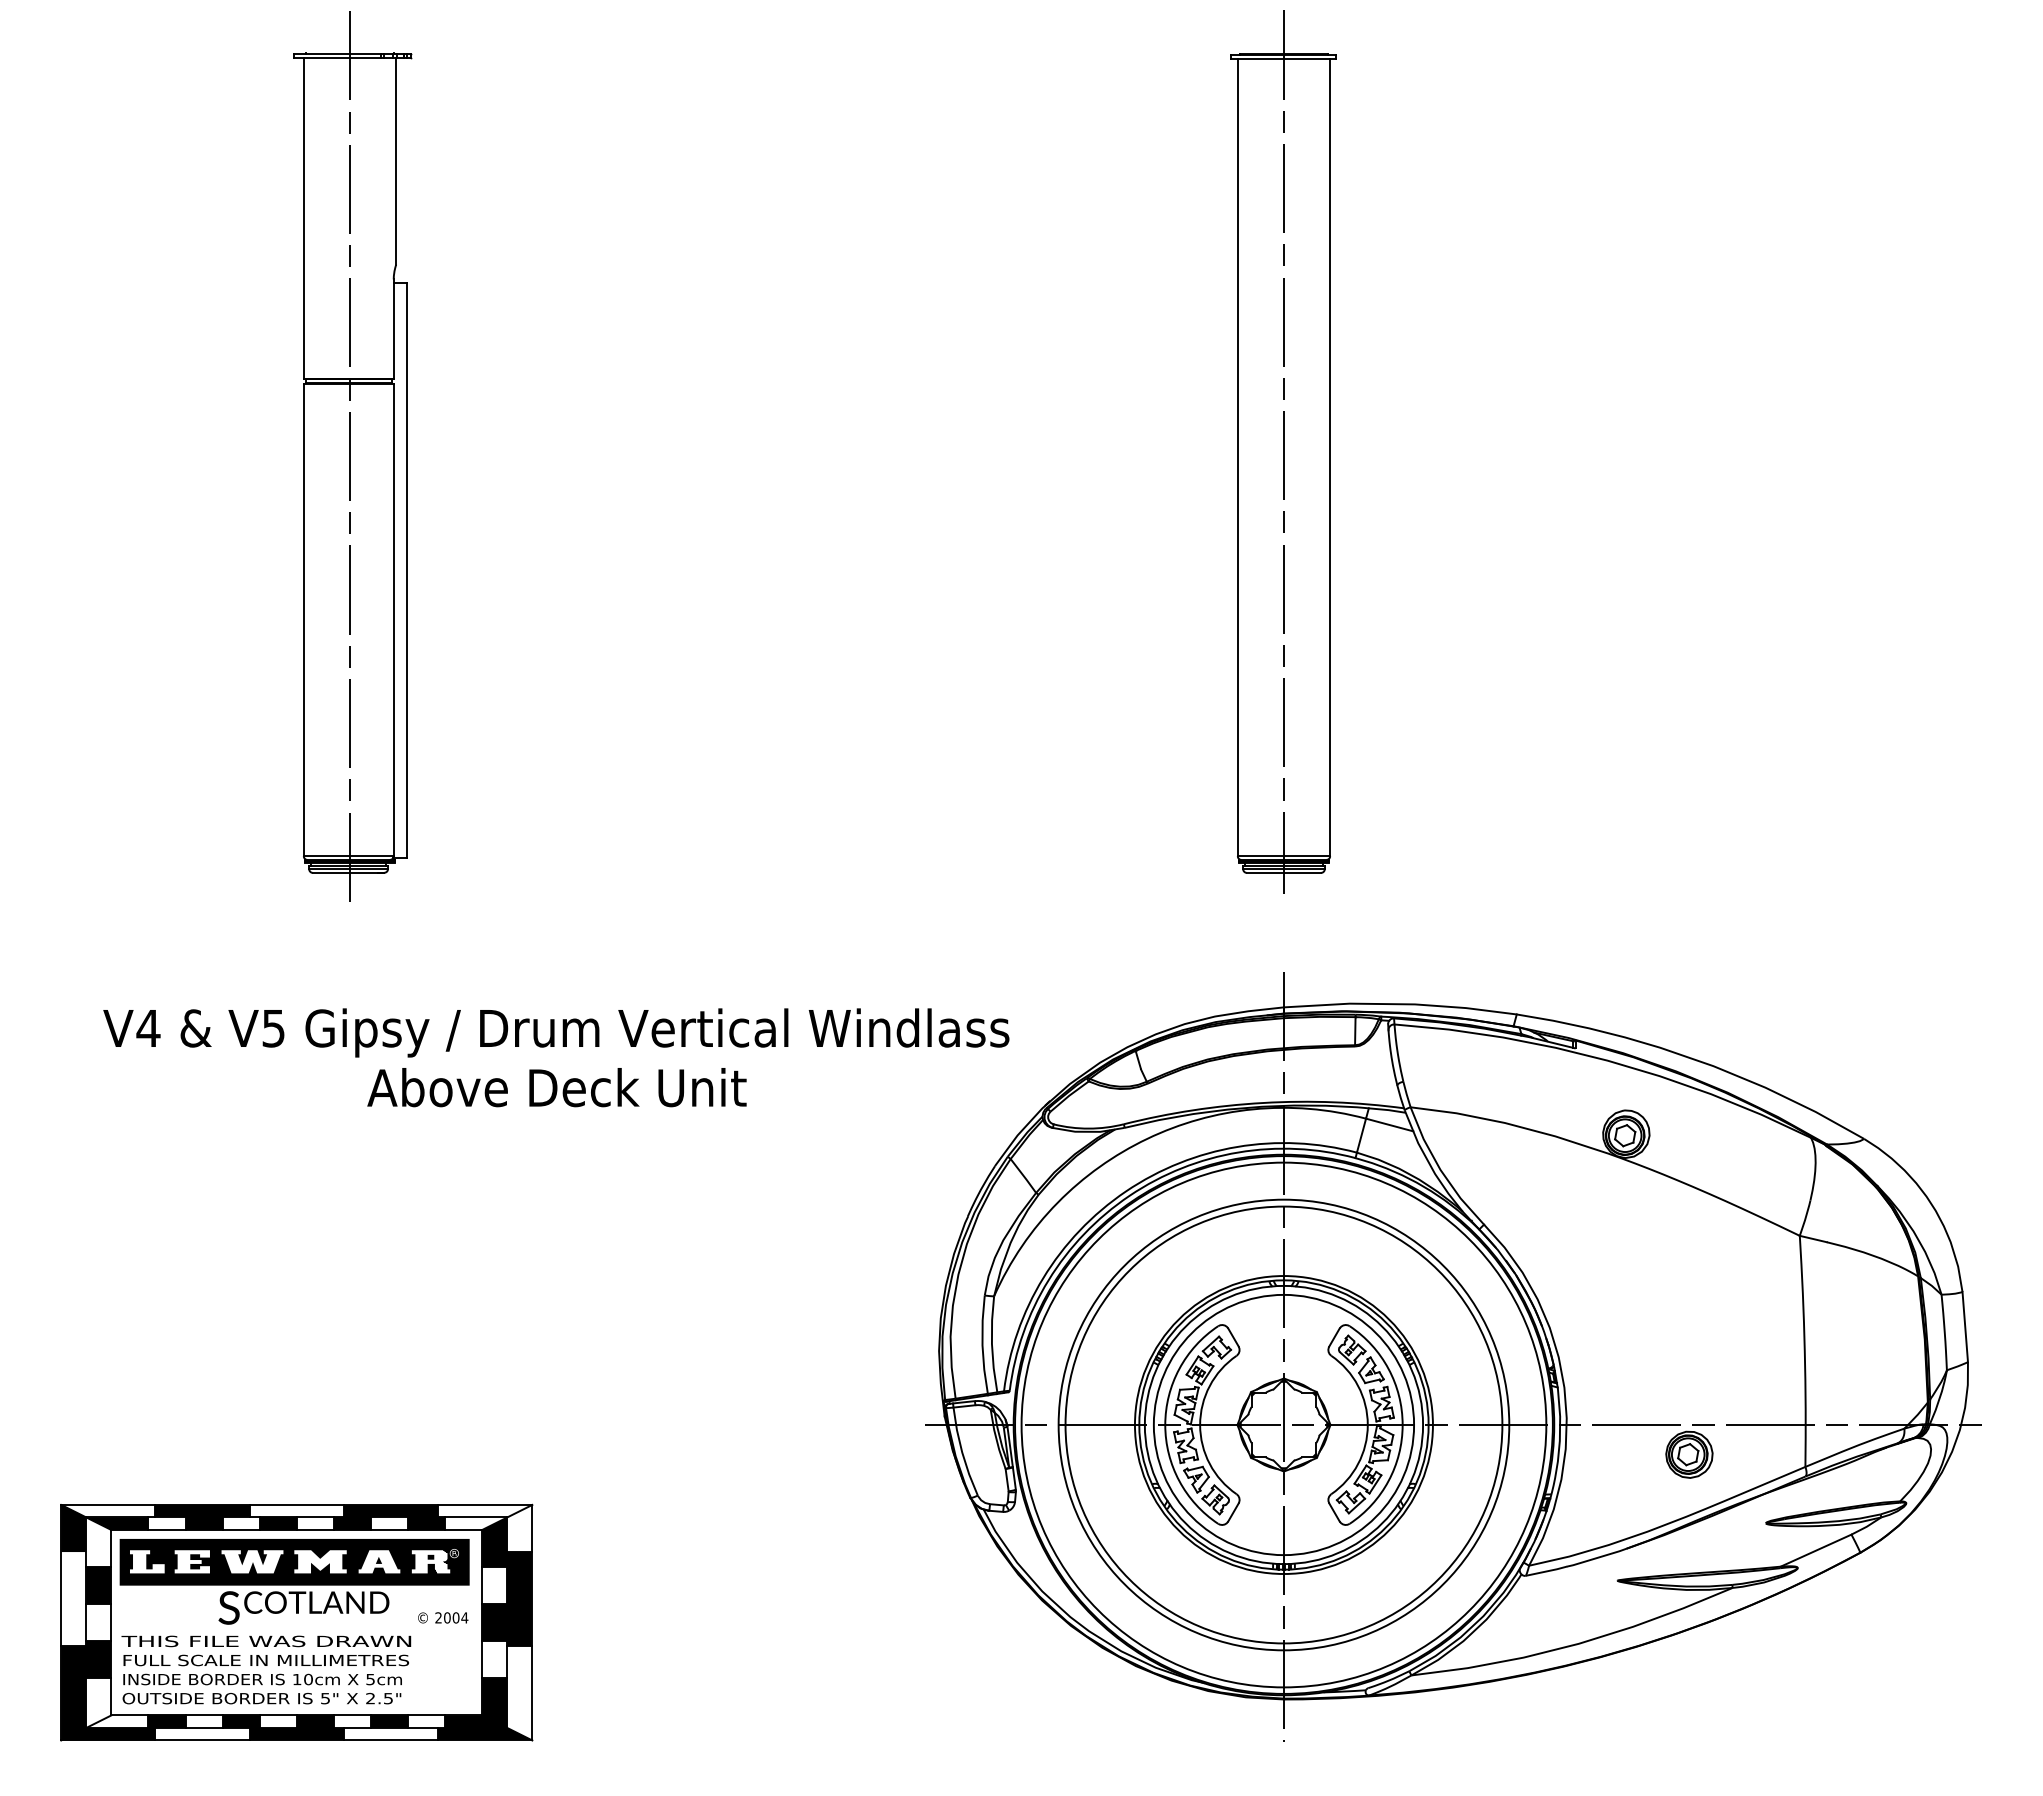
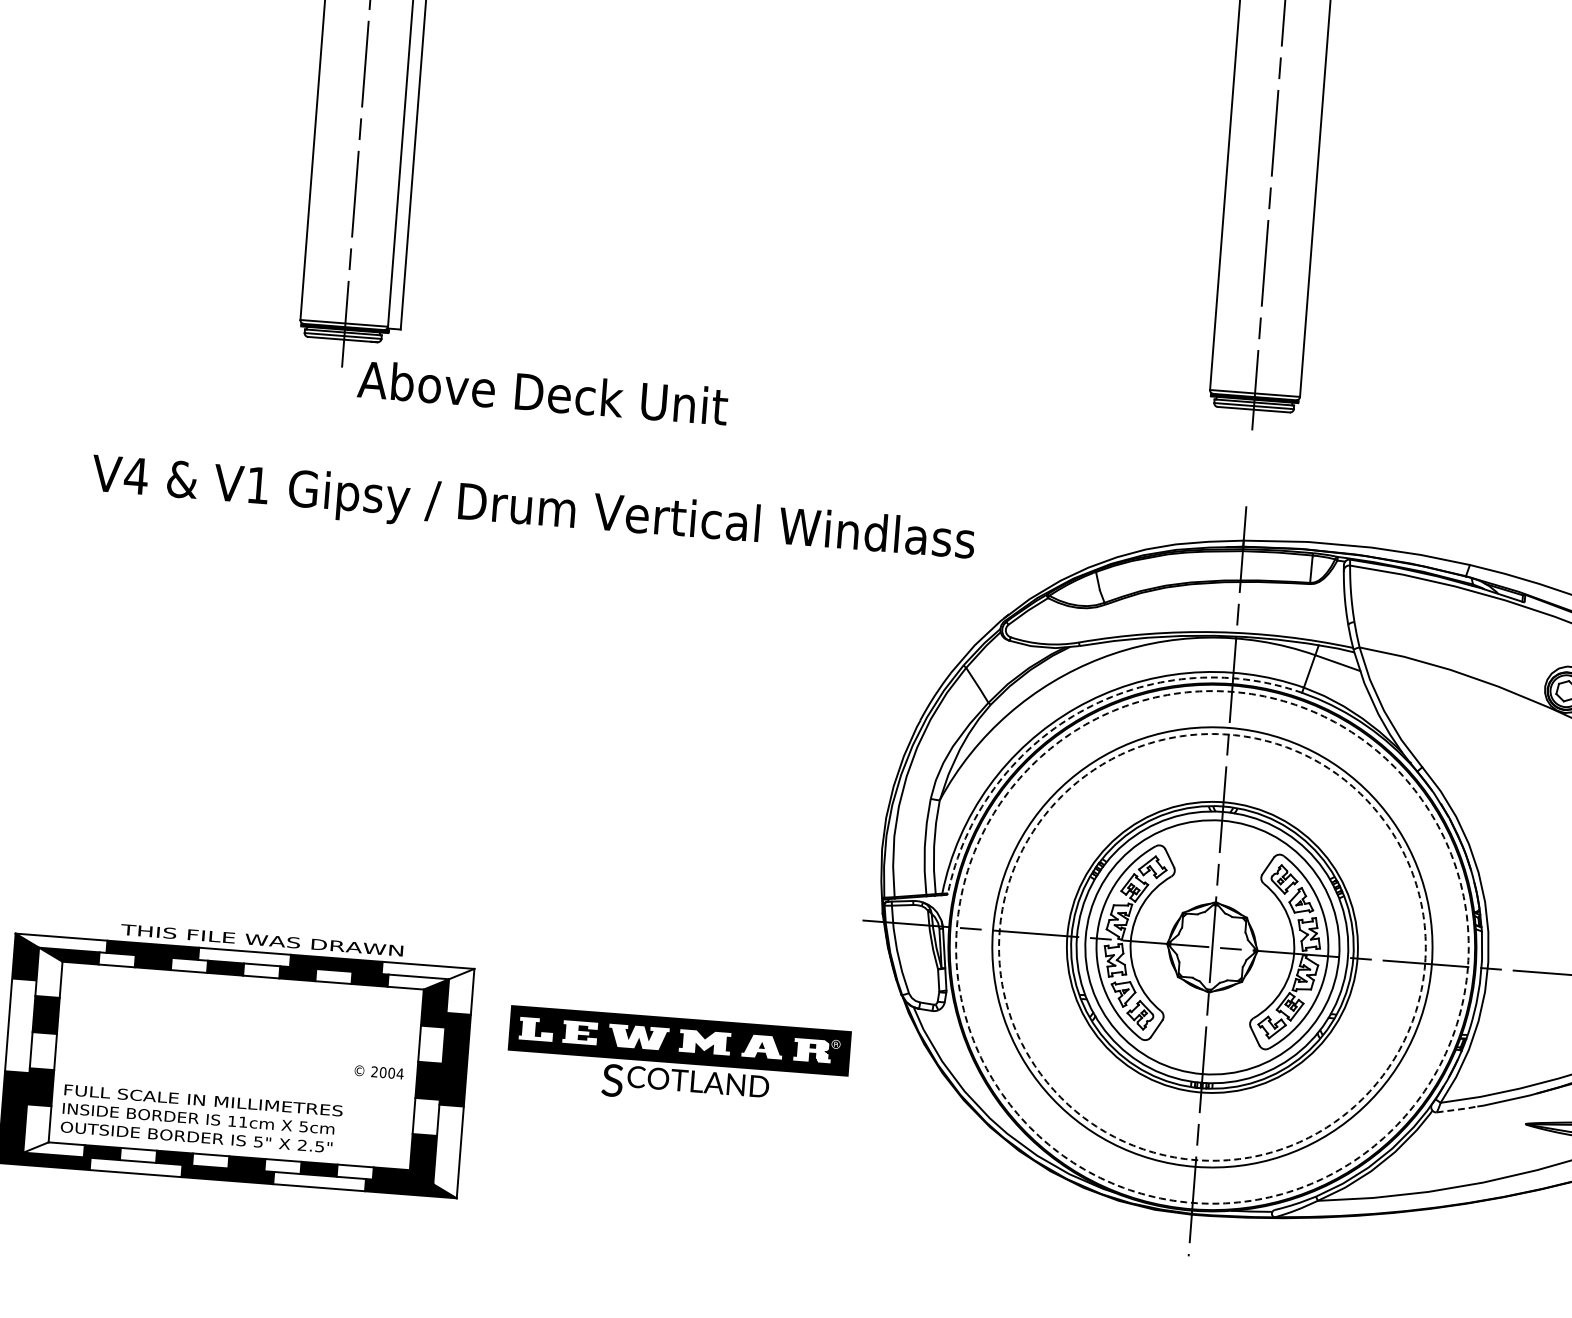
text: (273, 1028) -> (258, 485), V5 -> V1
text: (556, 1087) -> (542, 392), moved
arc: (1129, 1195) -> (1079, 712), solid -> dashed
circle: (1283, 1424) -> (1212, 946), solid -> dashed
circle: (1283, 1424) -> (1212, 946), solid -> dashed
line: (1547, 1571) -> (1458, 1109), solid -> dashed
text: (294, 1581) -> (678, 1059), moved
text: (266, 1641) -> (262, 940), moved
text: (308, 1679) -> (243, 1122), 10cm -> 11cm

